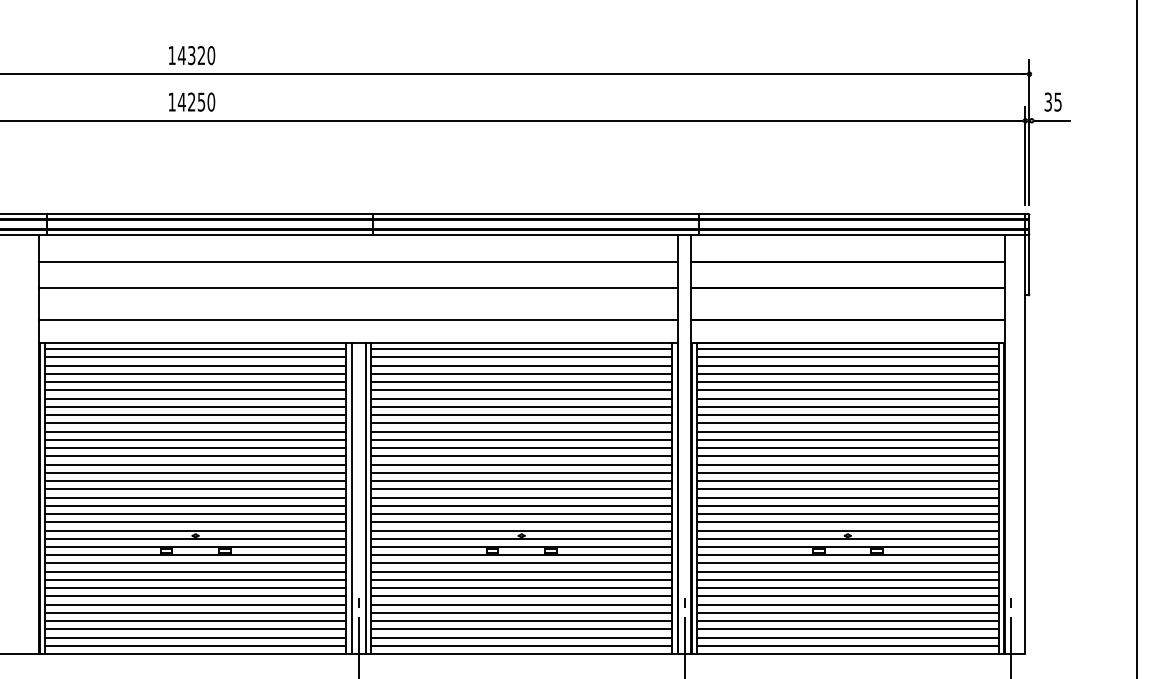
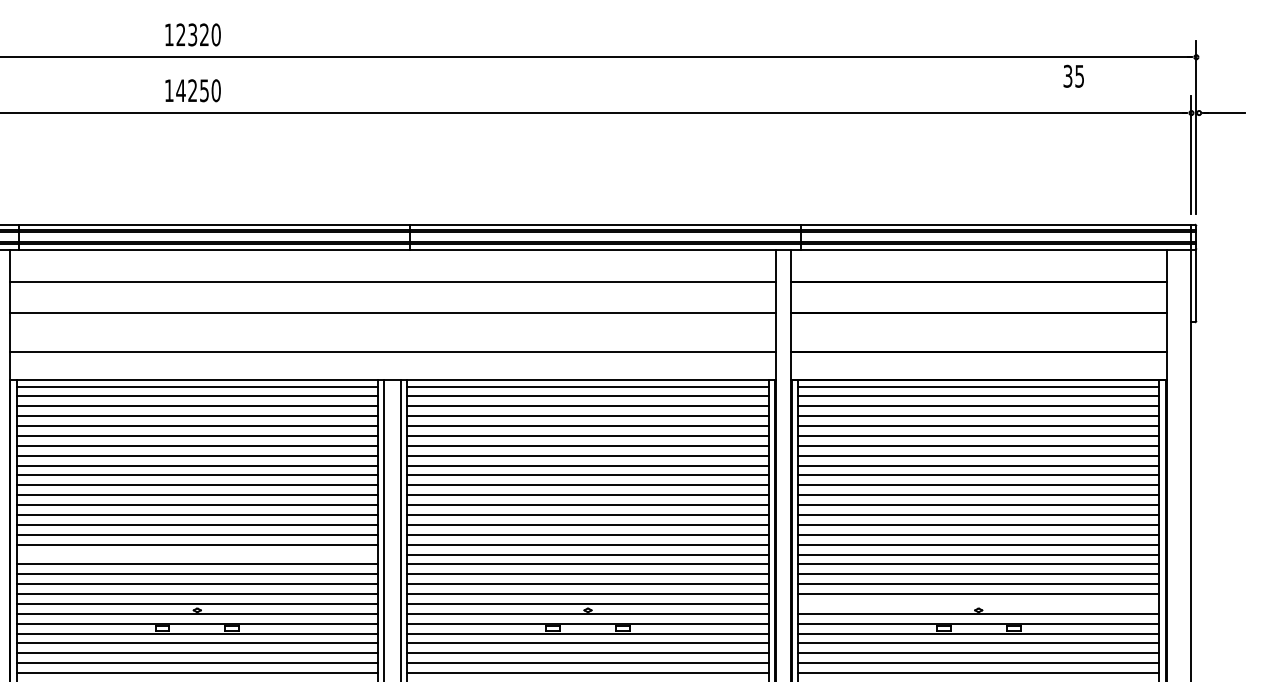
text: (181, 55) -> (180, 34), 14320 -> 12320
text: (1052, 101) -> (1072, 75), moved
line: (195, 489) -> (197, 554), removed
line: (847, 530) -> (978, 603), removed

